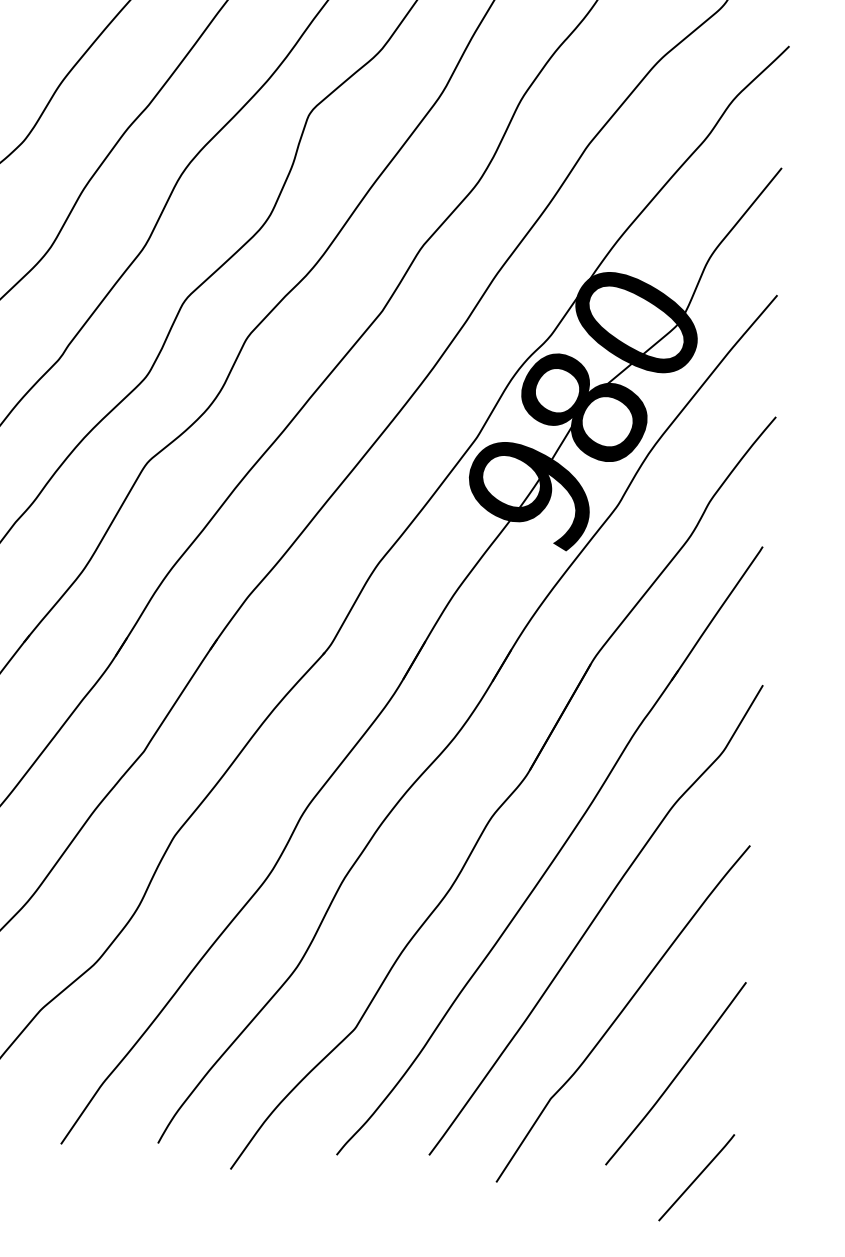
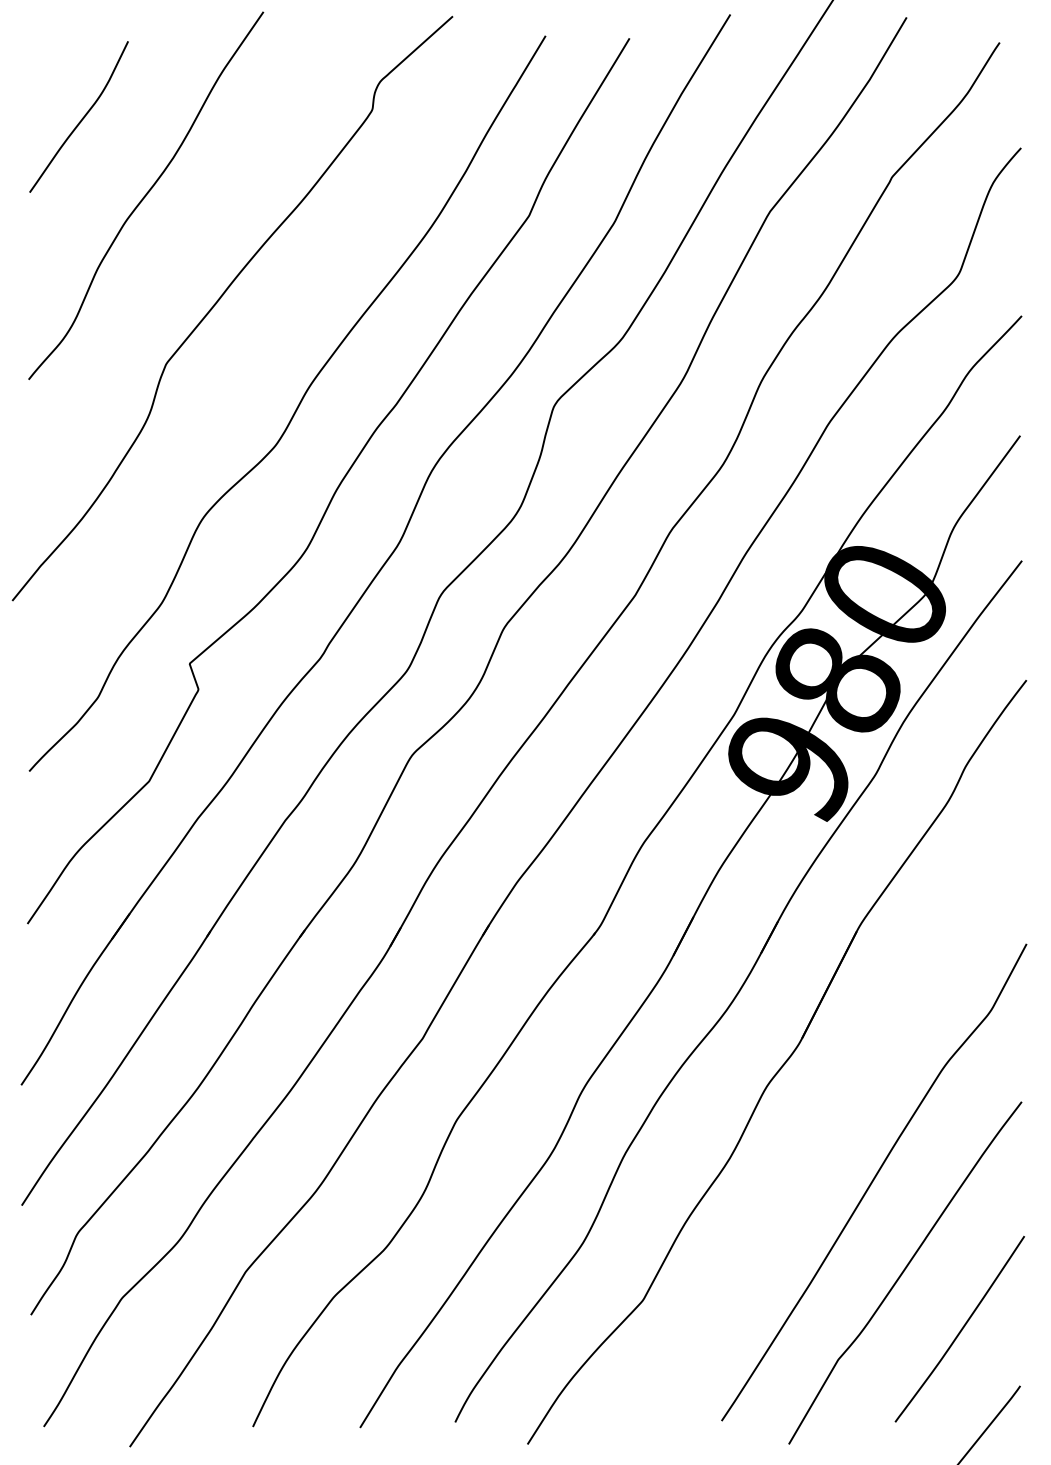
part: (555, 855) -> (831, 1120), removed

